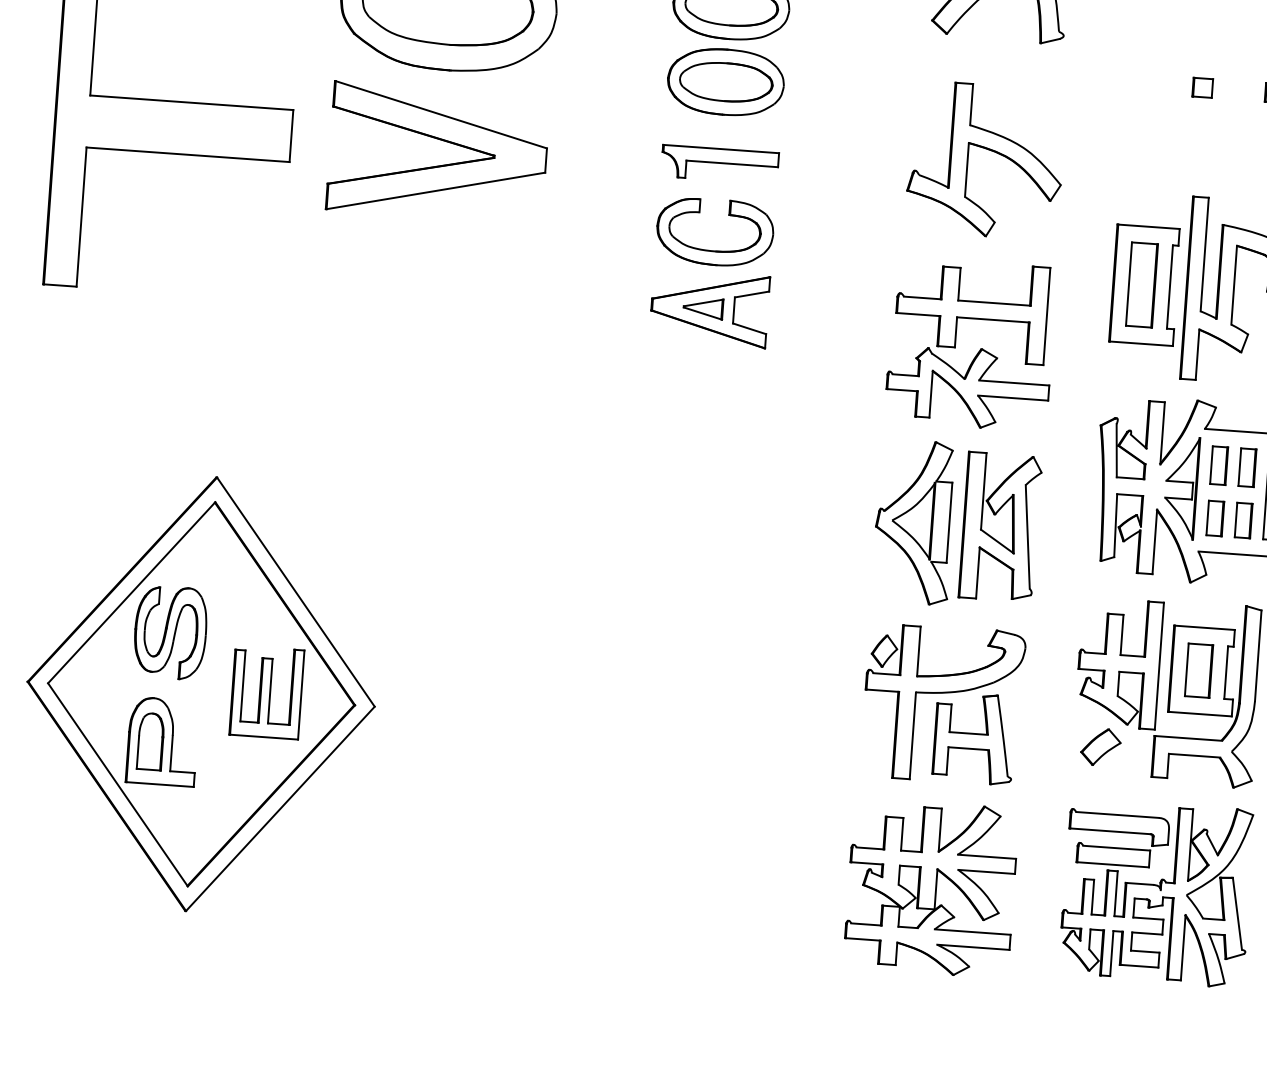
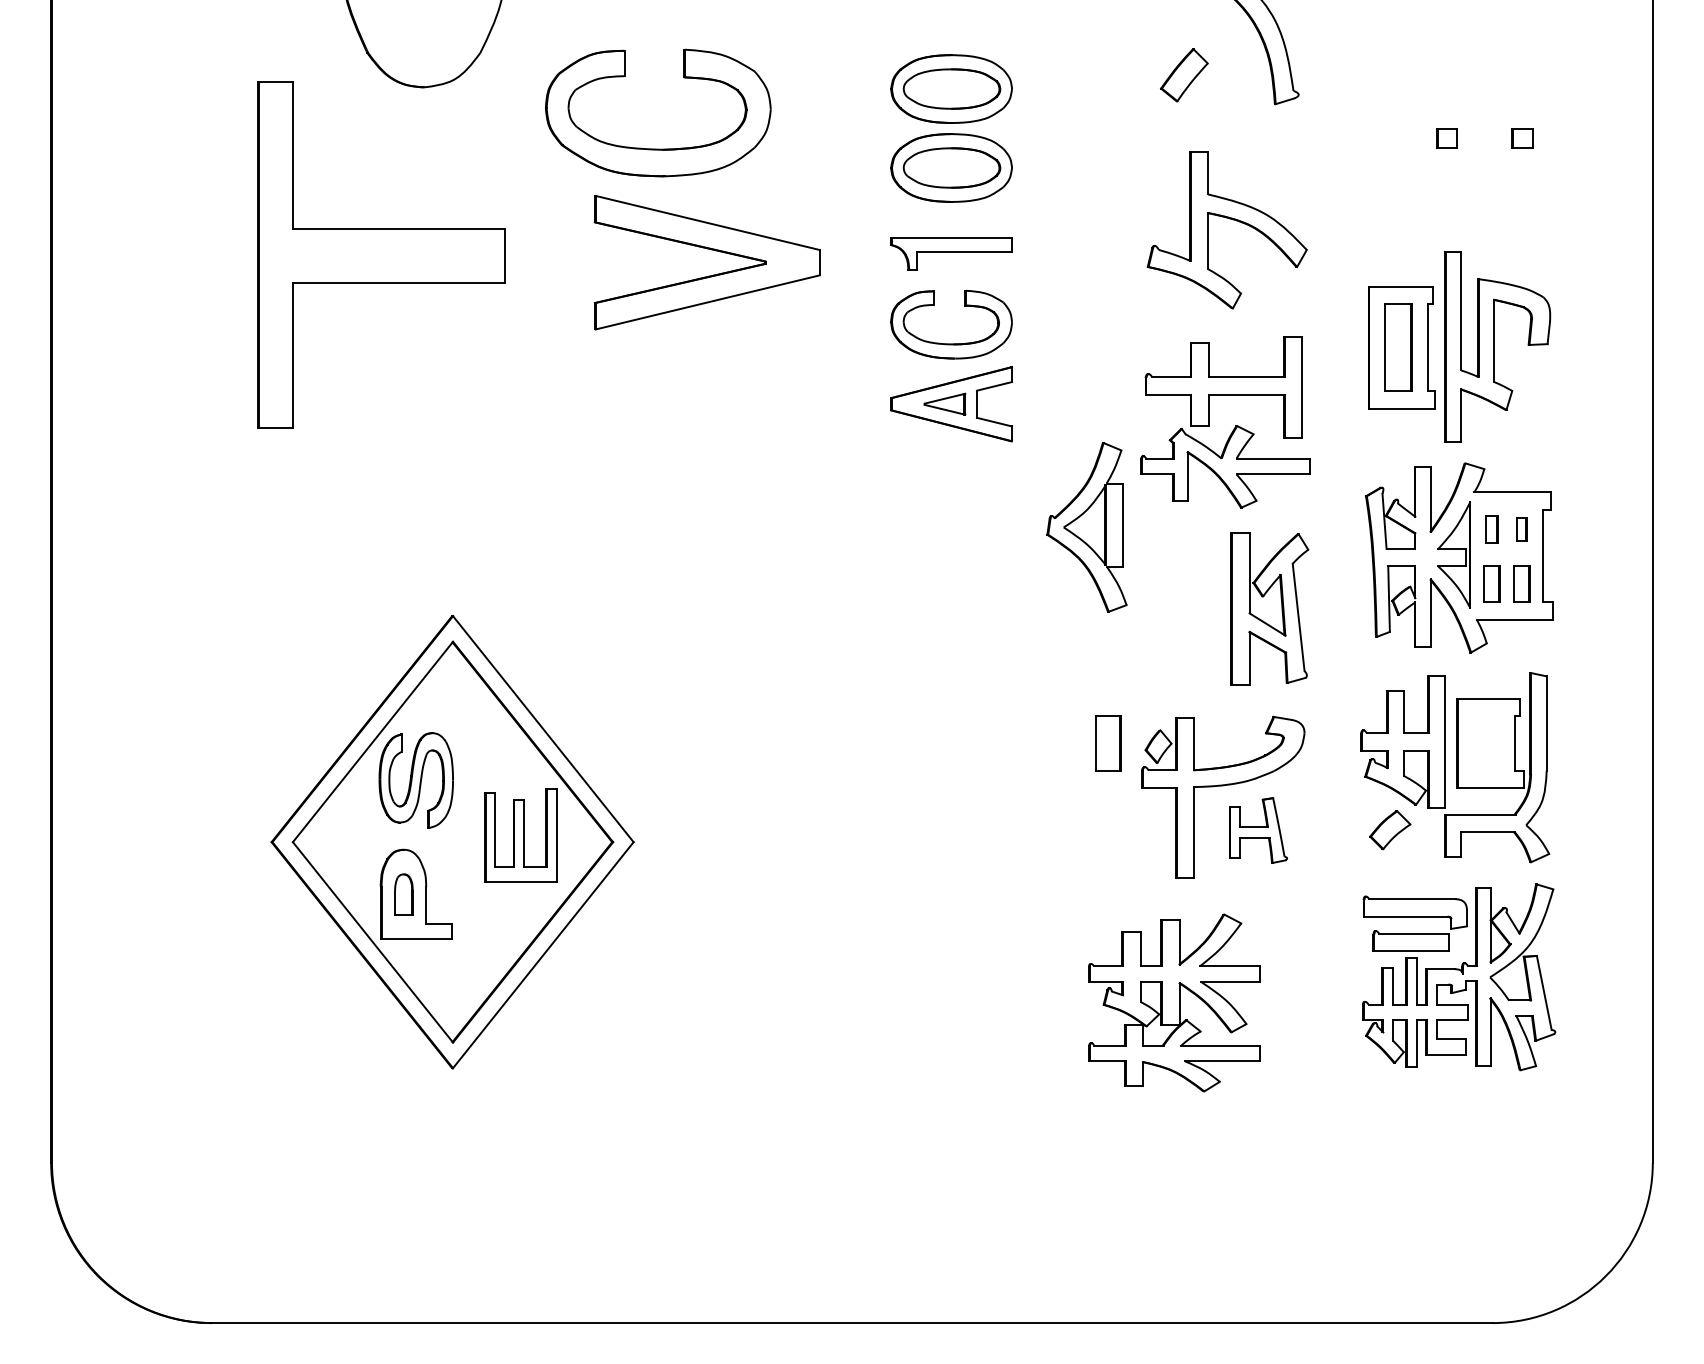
part: (443, 141) -> (711, 250), moved
part: (1218, 465) -> (1491, 529), size x0.7
part: (1247, 467) -> (1521, 529), size x0.6
part: (914, 522) -> (1086, 527), moved
part: (1199, 670) -> (1108, 743), moved
part: (974, 738) -> (1258, 830), size x0.7
part: (150, 741) -> (403, 894), size x0.7
part: (931, 887) -> (1174, 1002), moved

